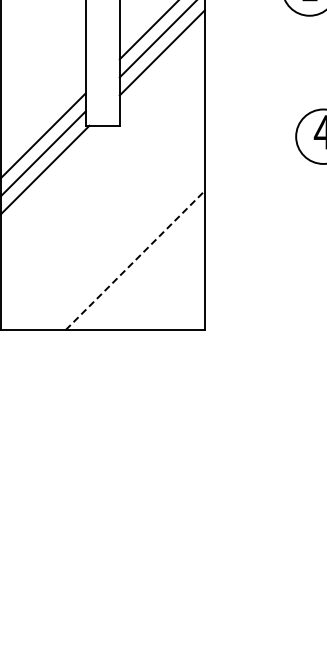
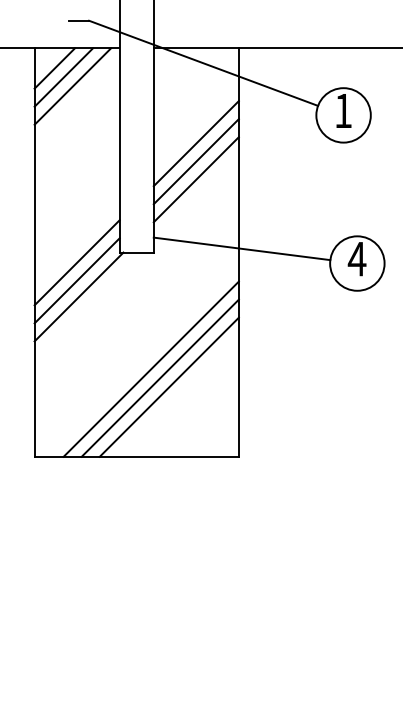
line: (207, 121) -> (241, 248), added
line: (116, 241) -> (150, 368), added
line: (125, 250) -> (159, 377), added
line: (135, 259) -> (169, 386), dashed -> solid

